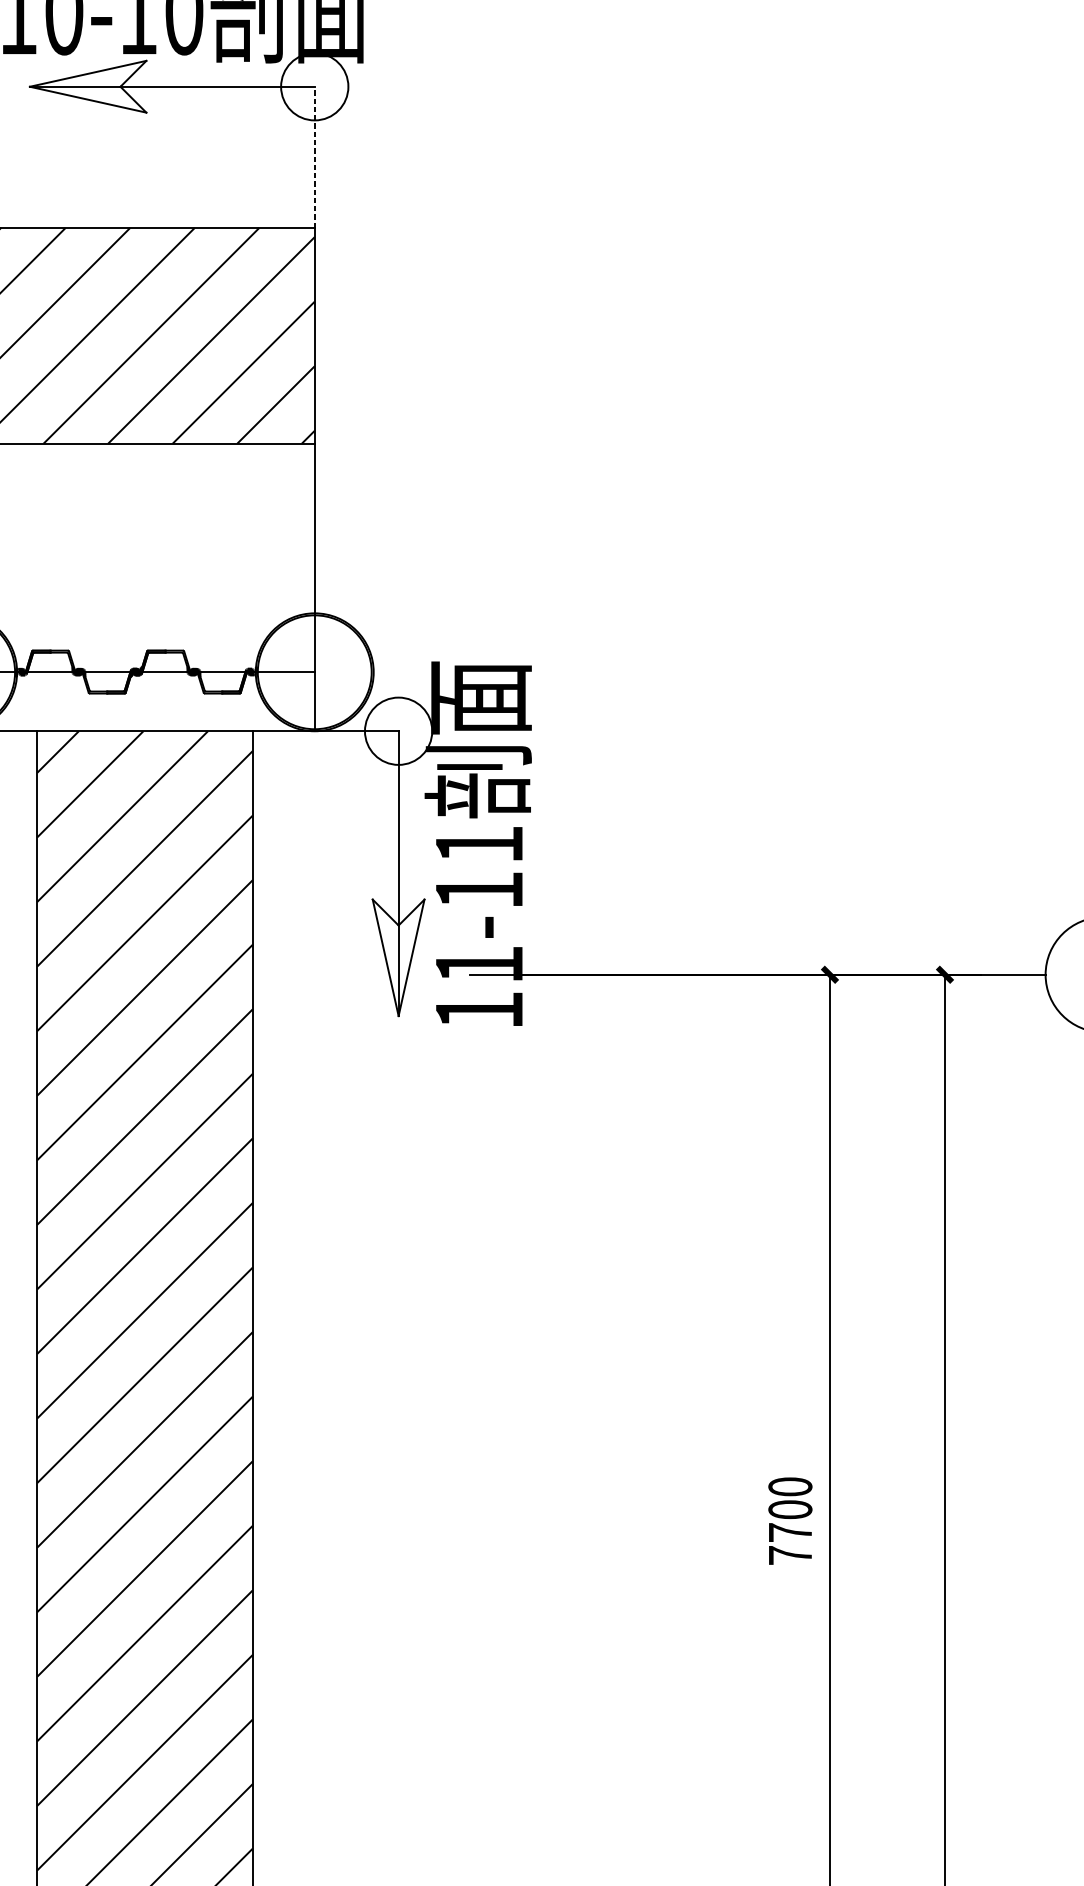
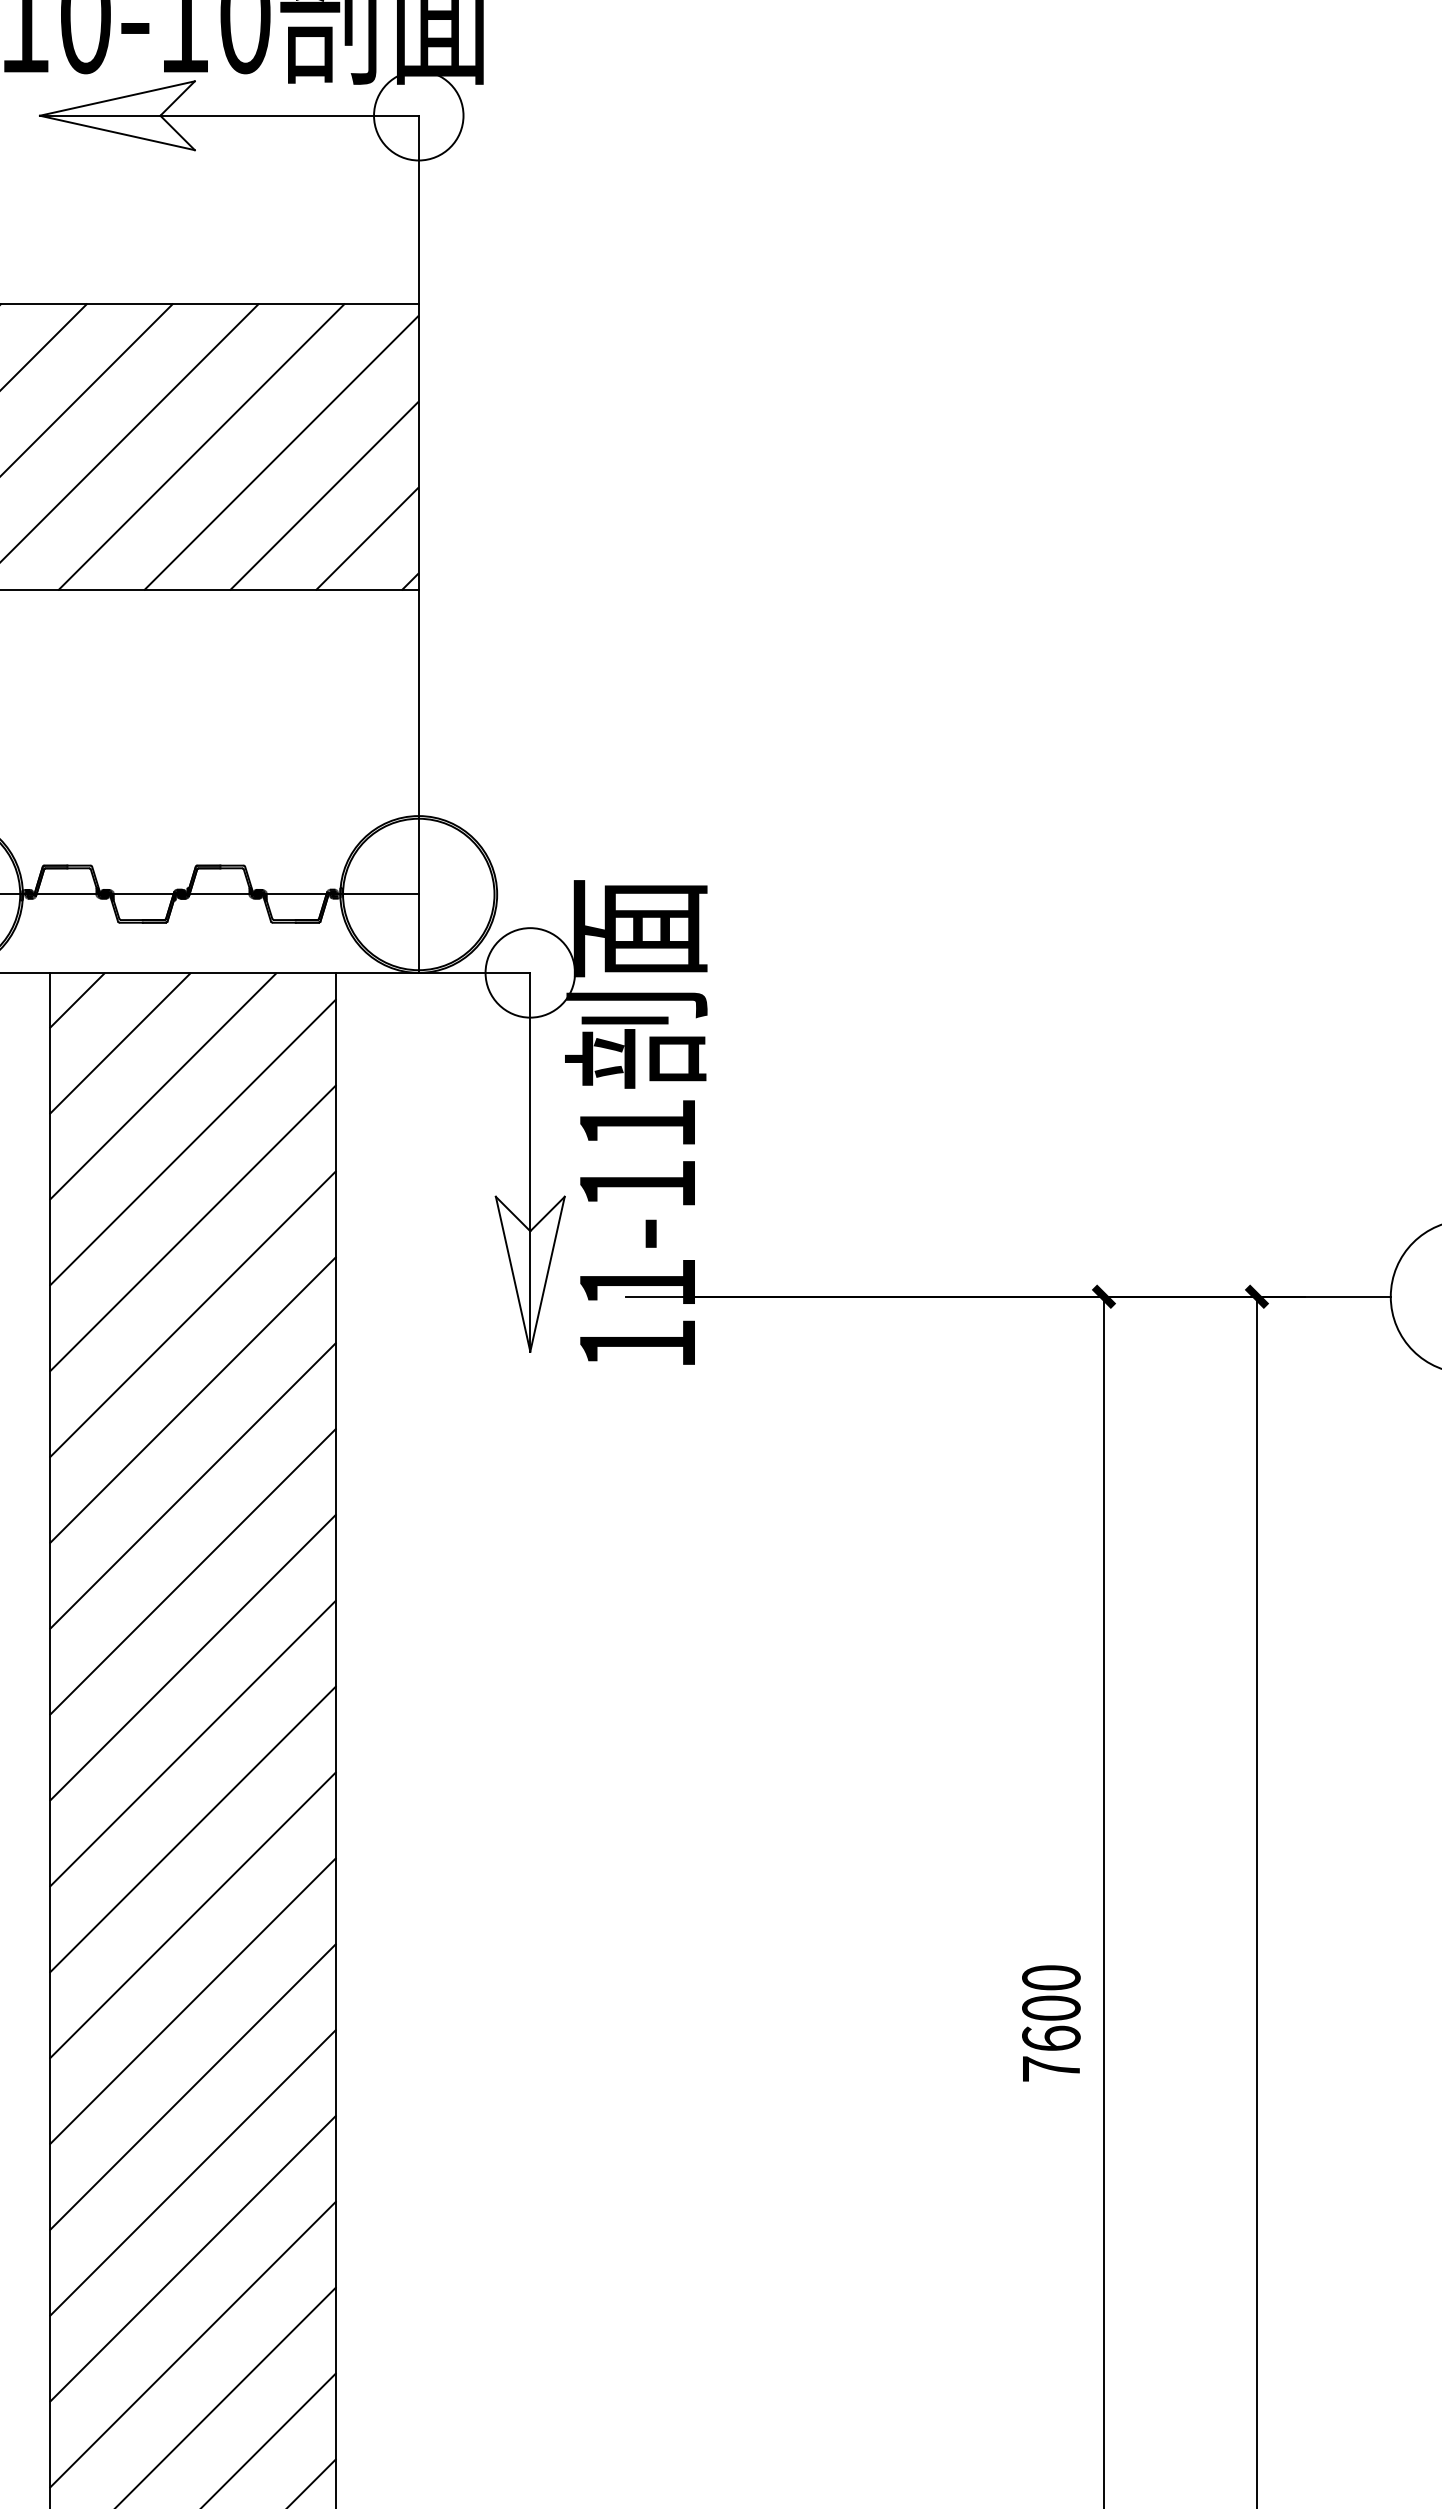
line: (314, 157) -> (418, 209), dashed -> solid
text: (790, 1532) -> (1051, 2038), 7700 -> 7600

